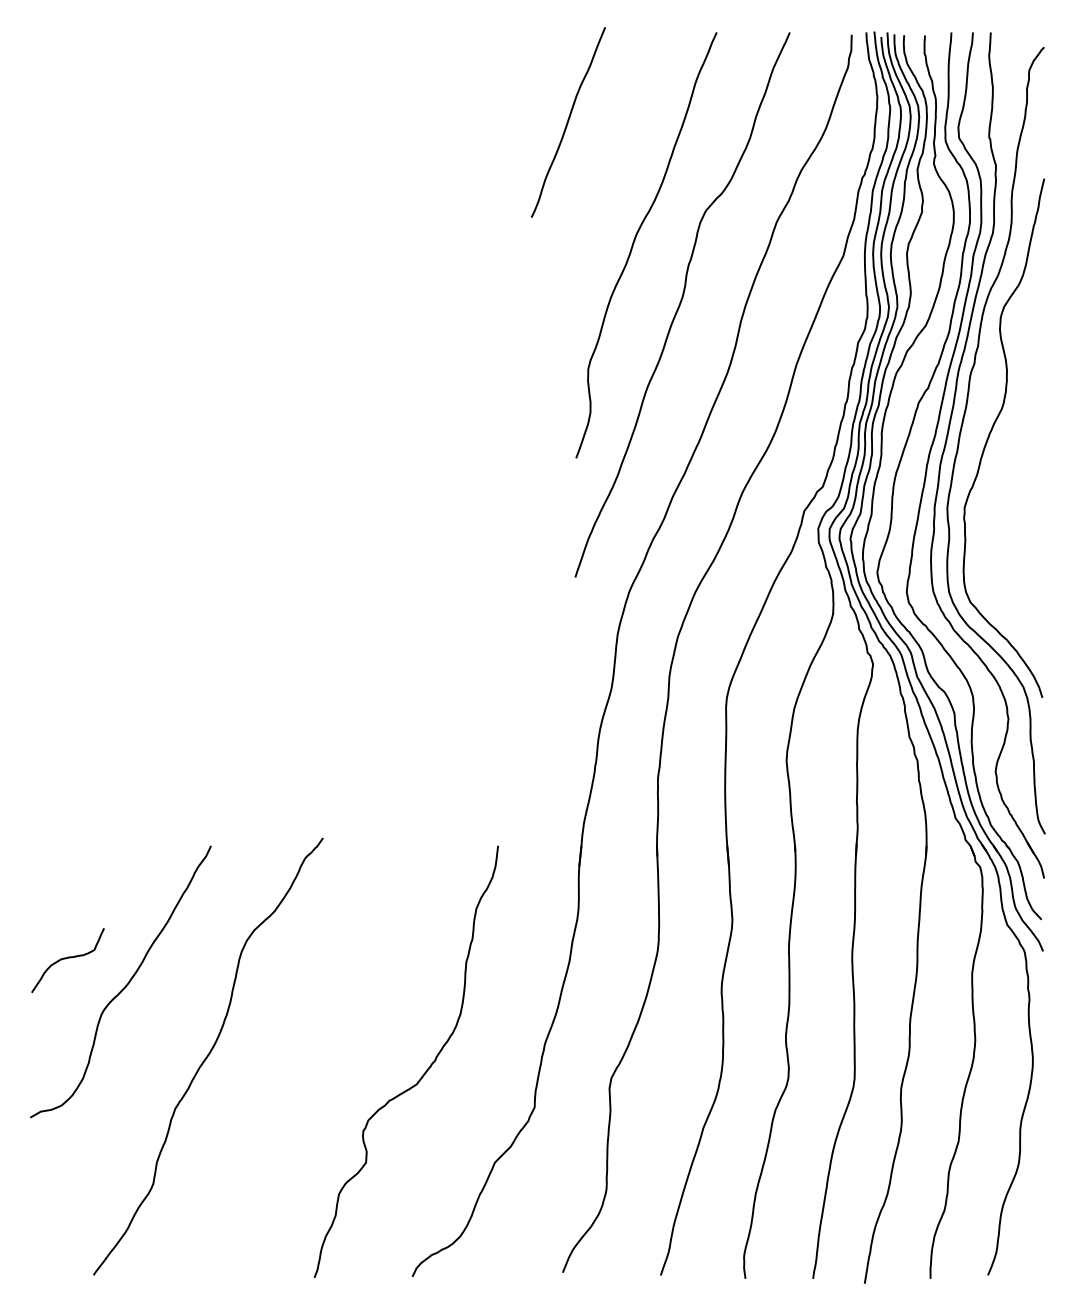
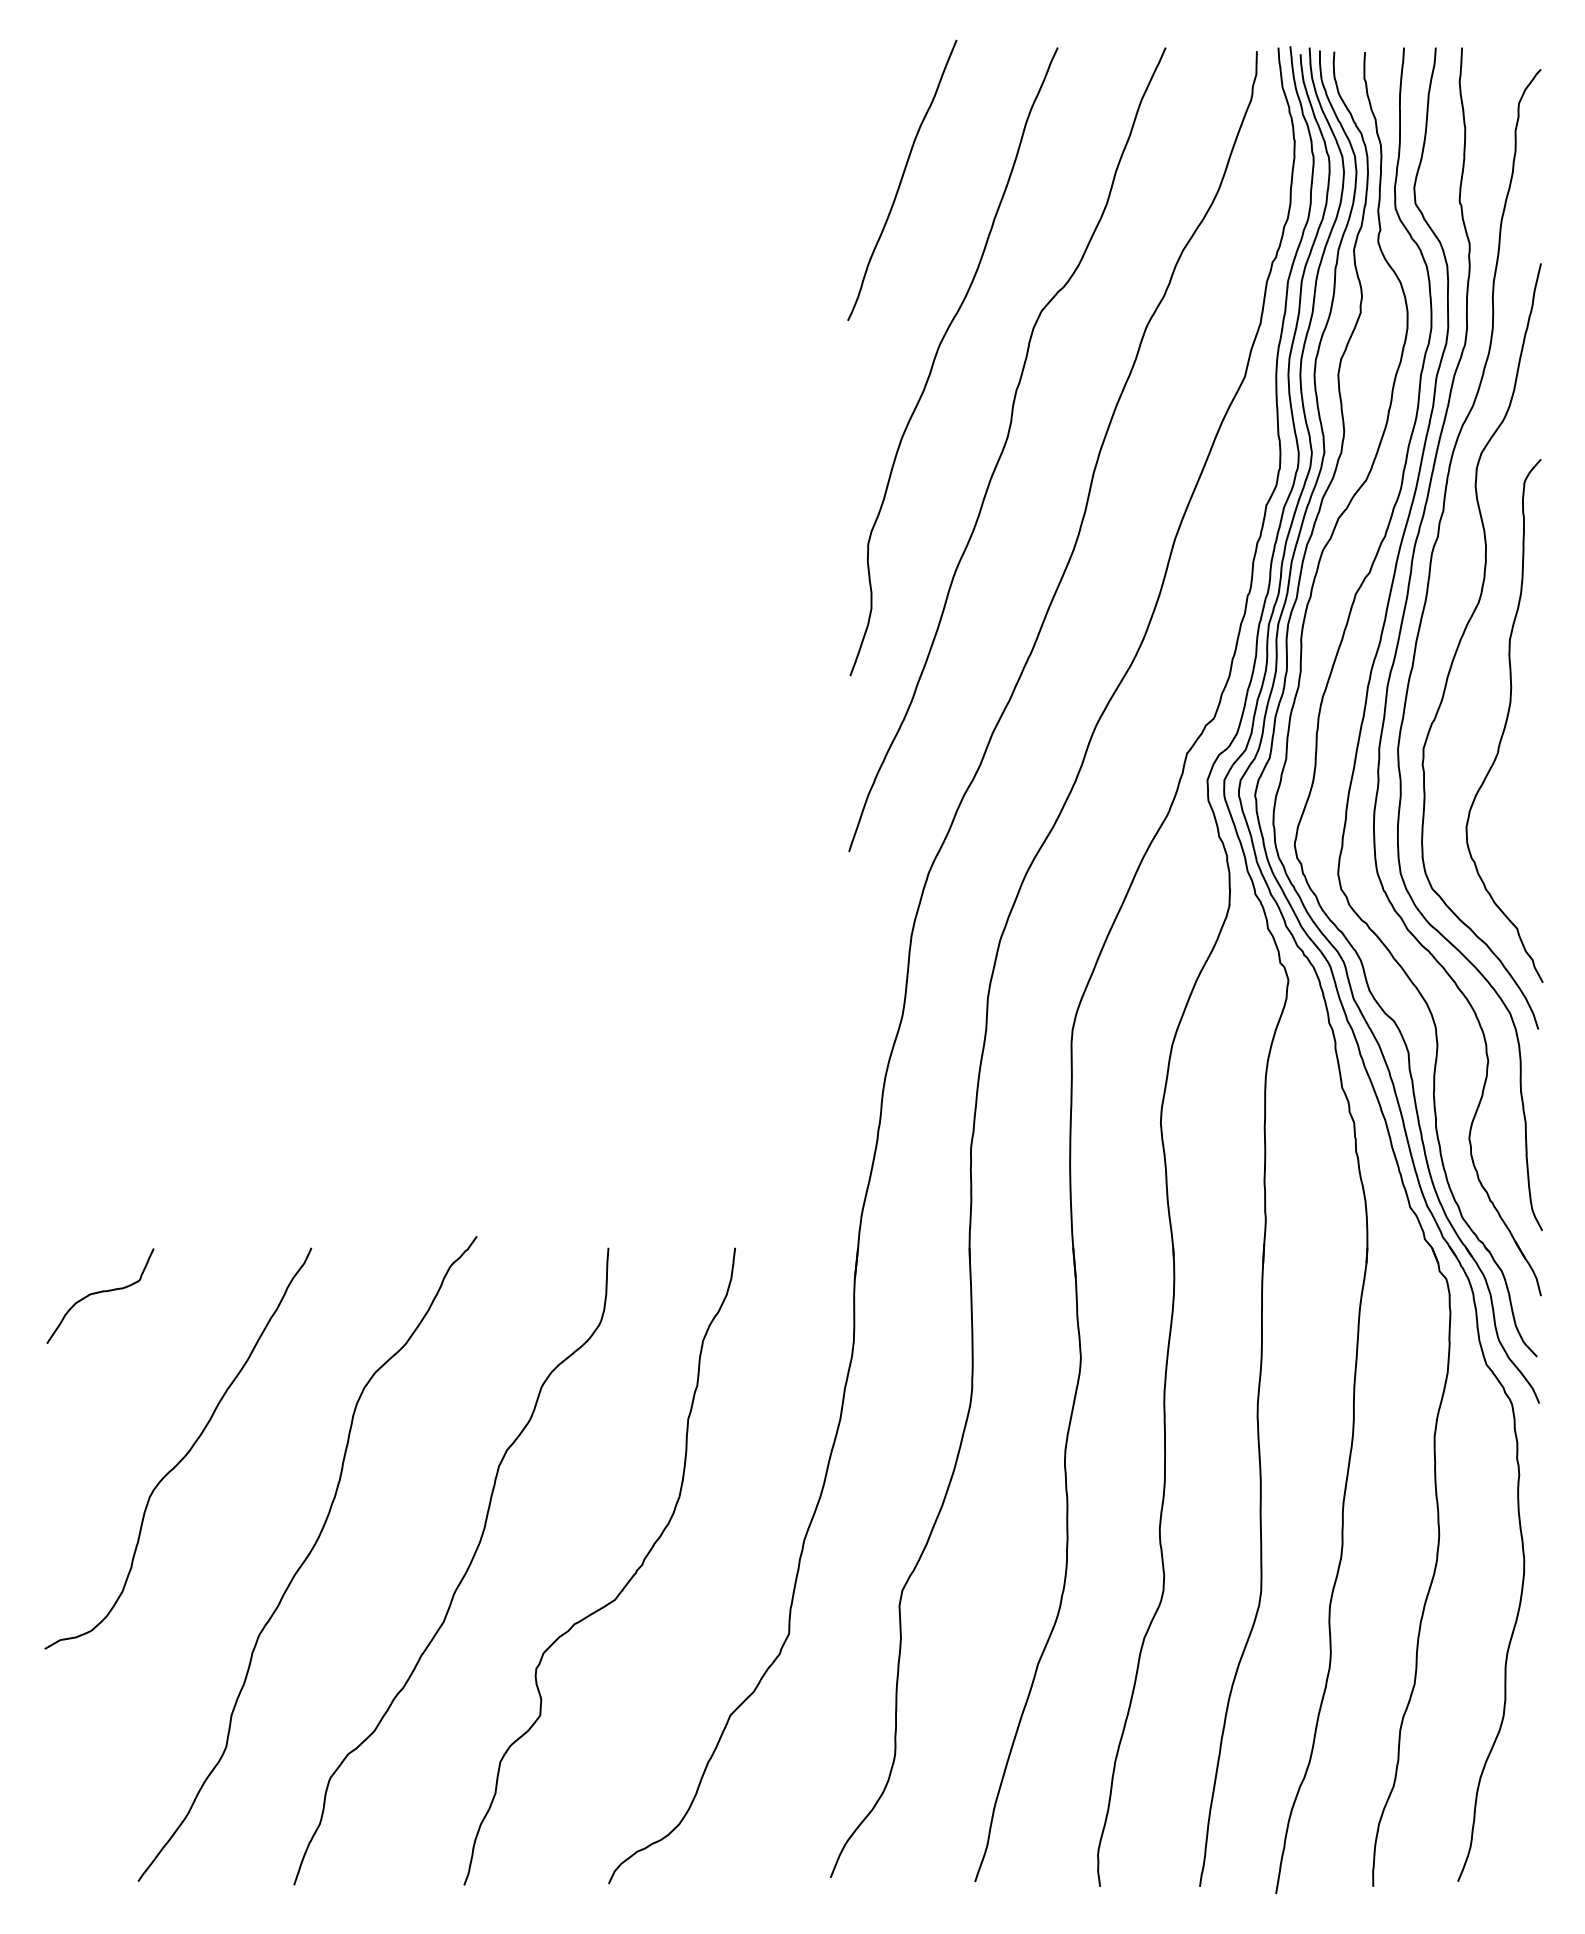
curve: (568, 122) -> (902, 180), moved
curve: (1020, 488) -> (1505, 720), added
curve: (67, 958) -> (99, 1293), moved
curve: (313, 1067) -> (462, 1574), added

